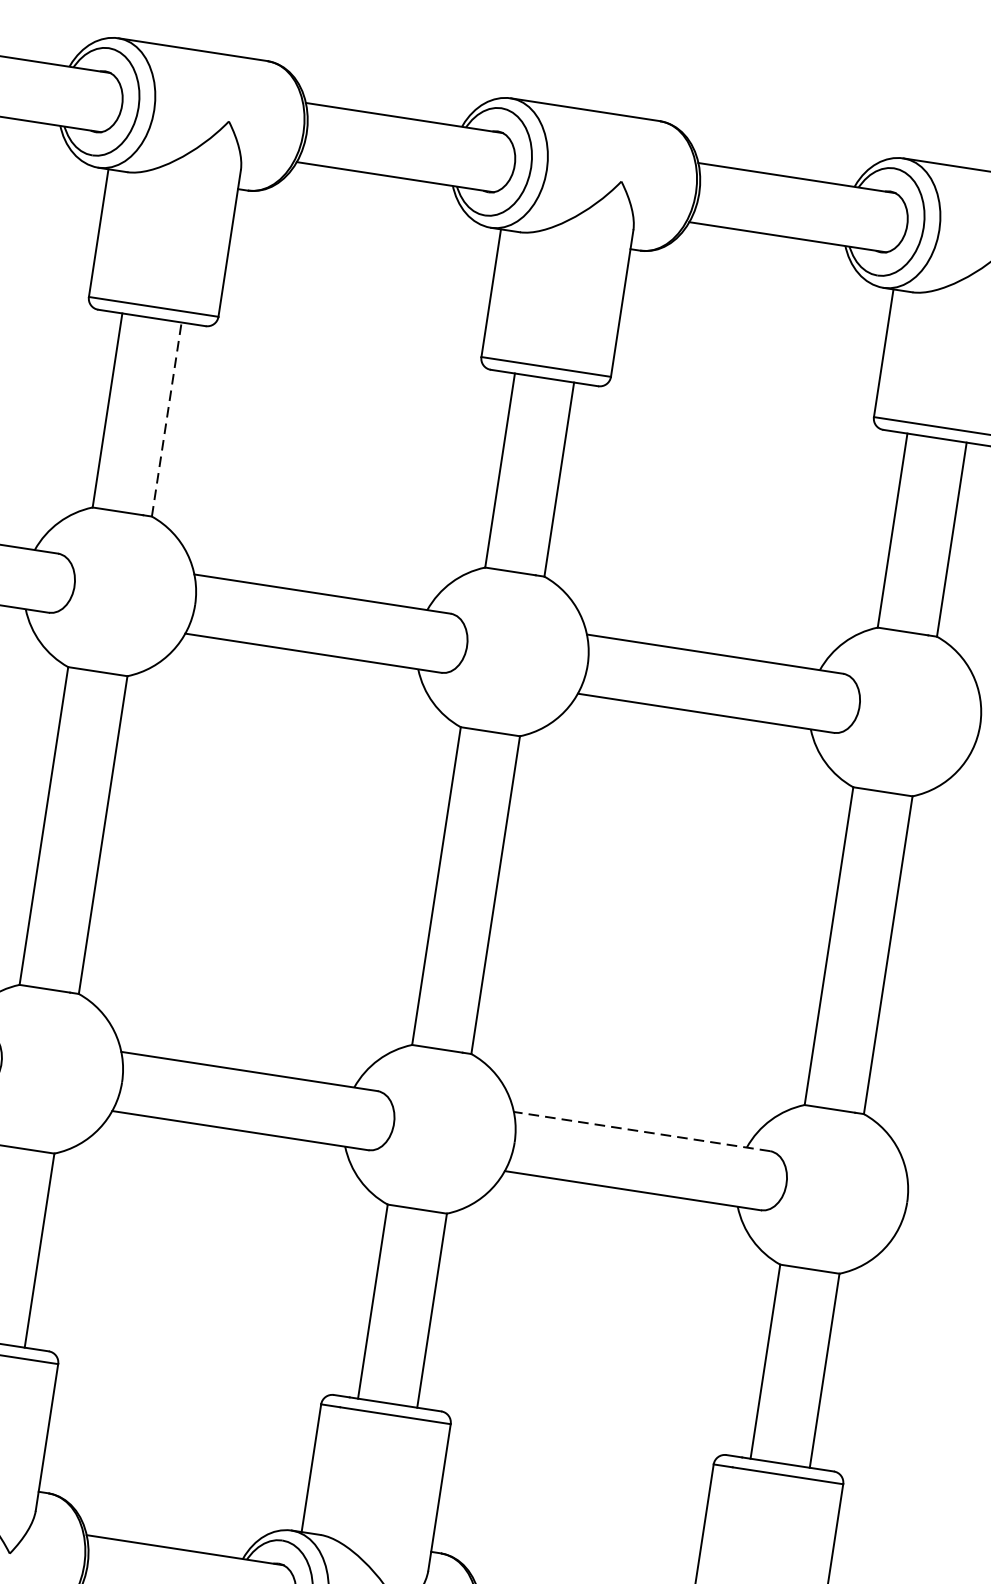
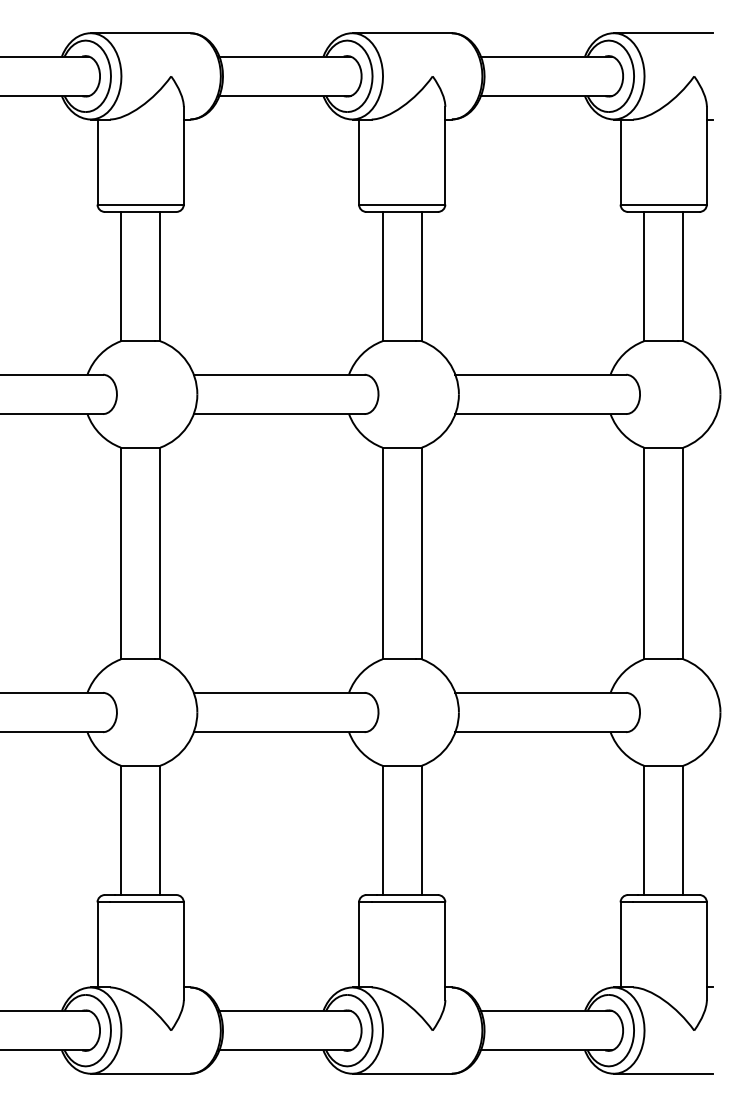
line: (166, 419) -> (160, 276), dashed -> solid
line: (641, 1131) -> (540, 692), dashed -> solid

